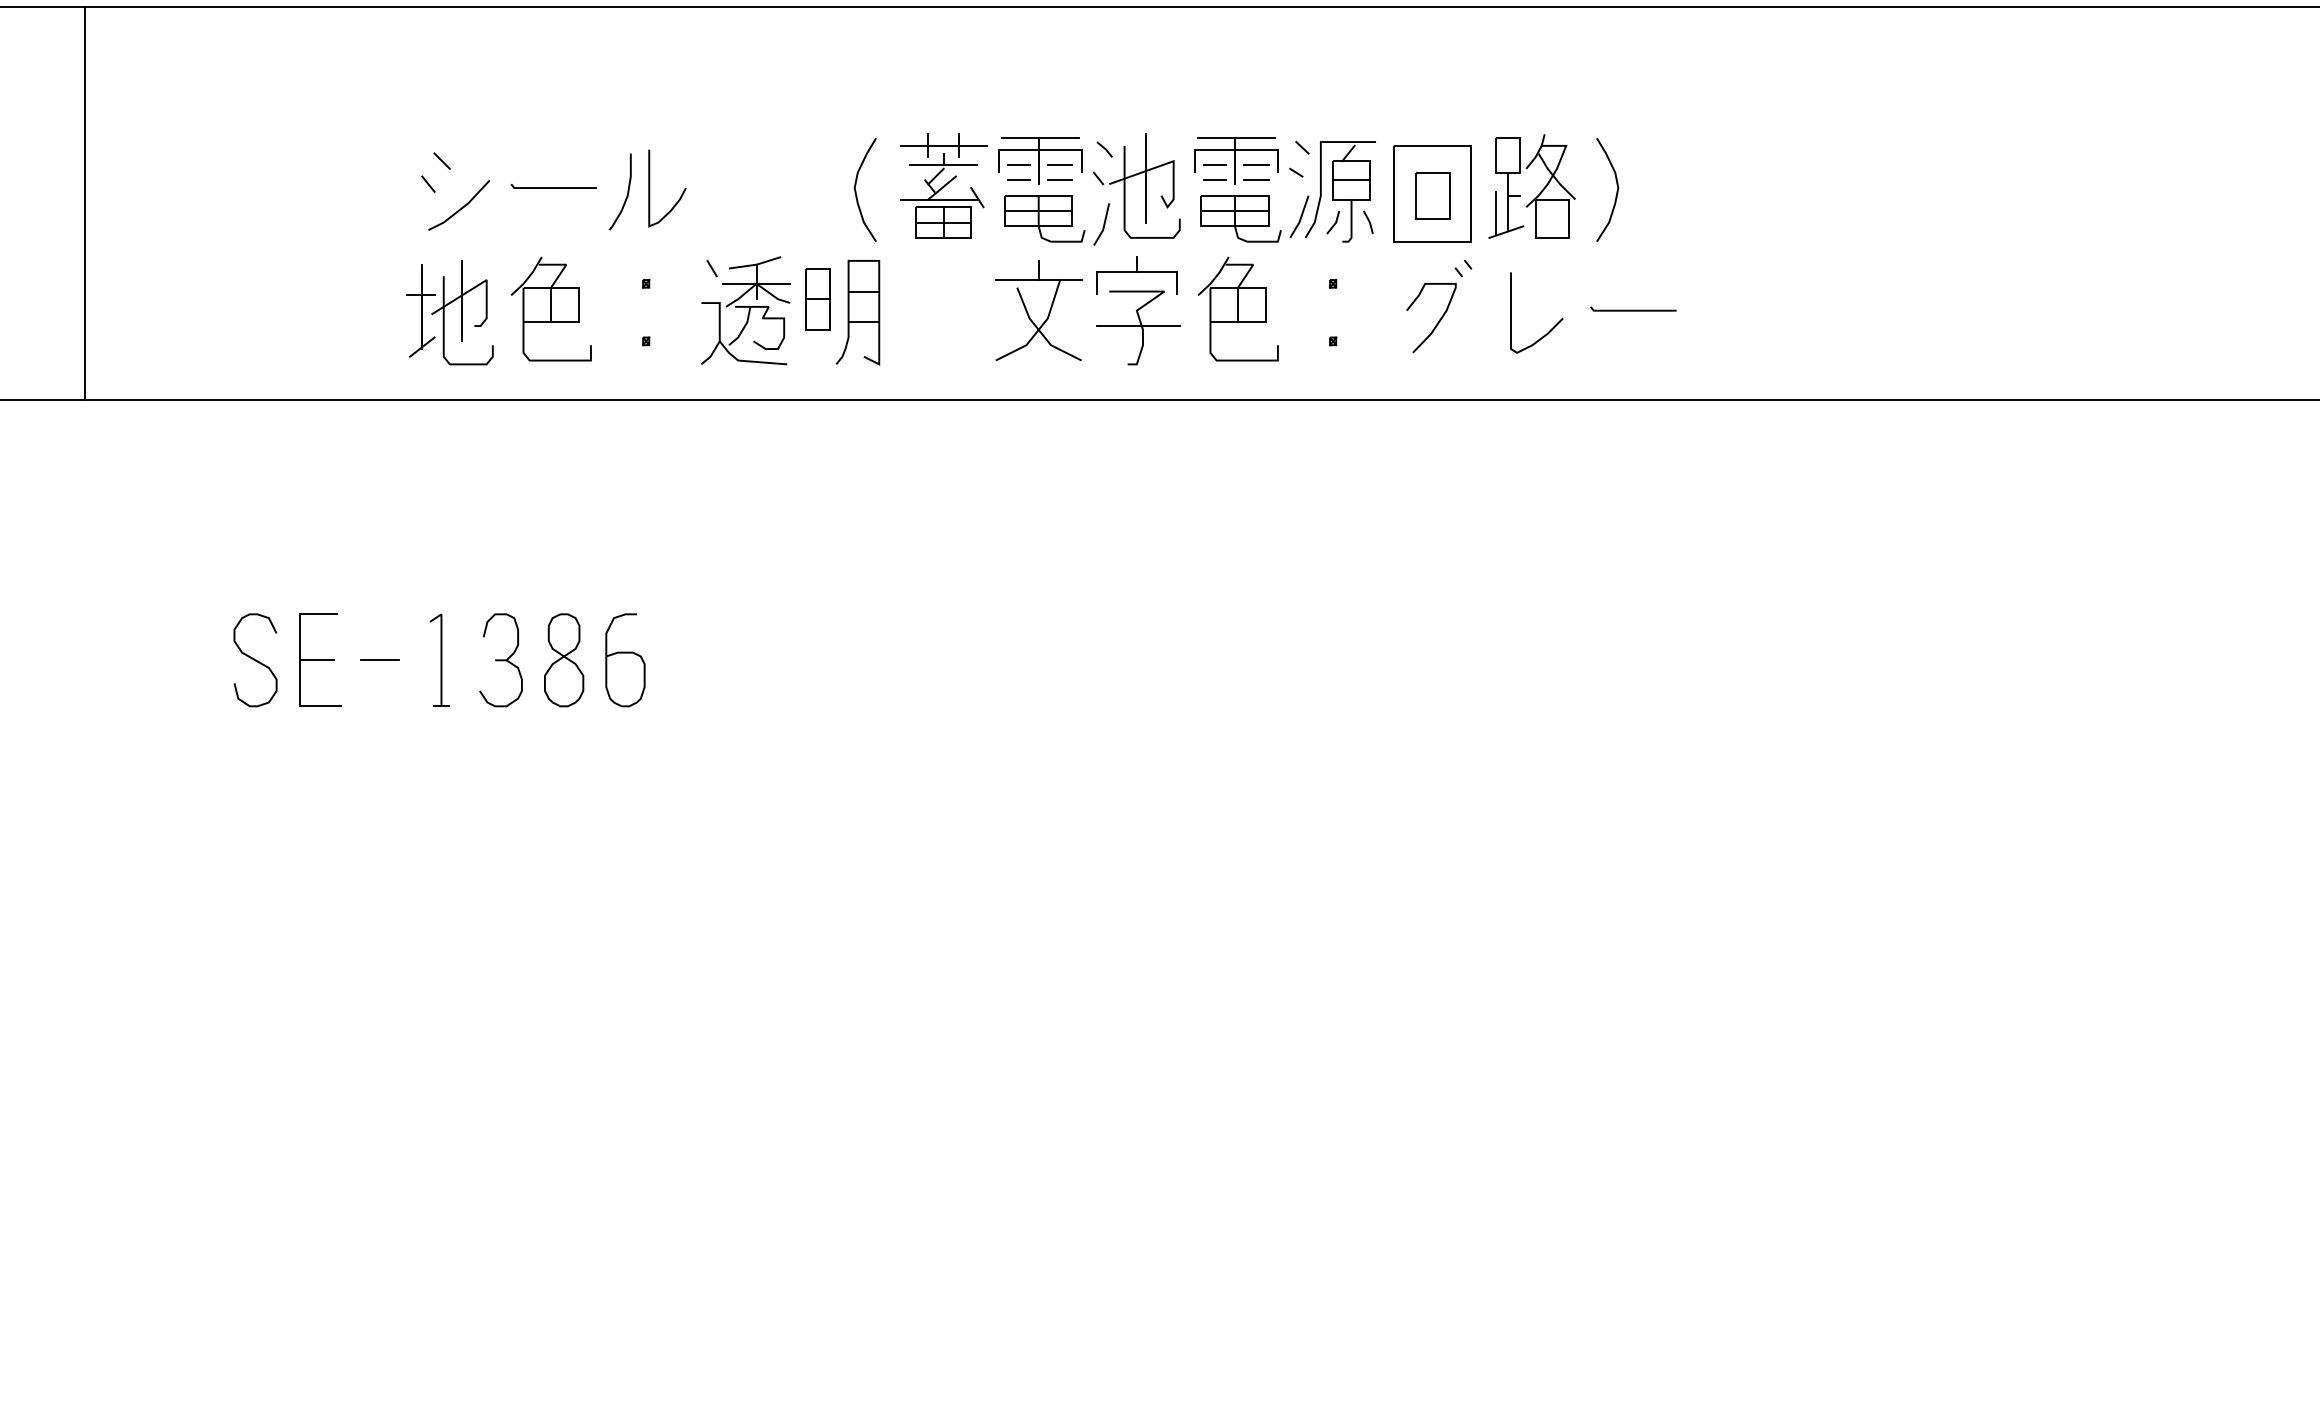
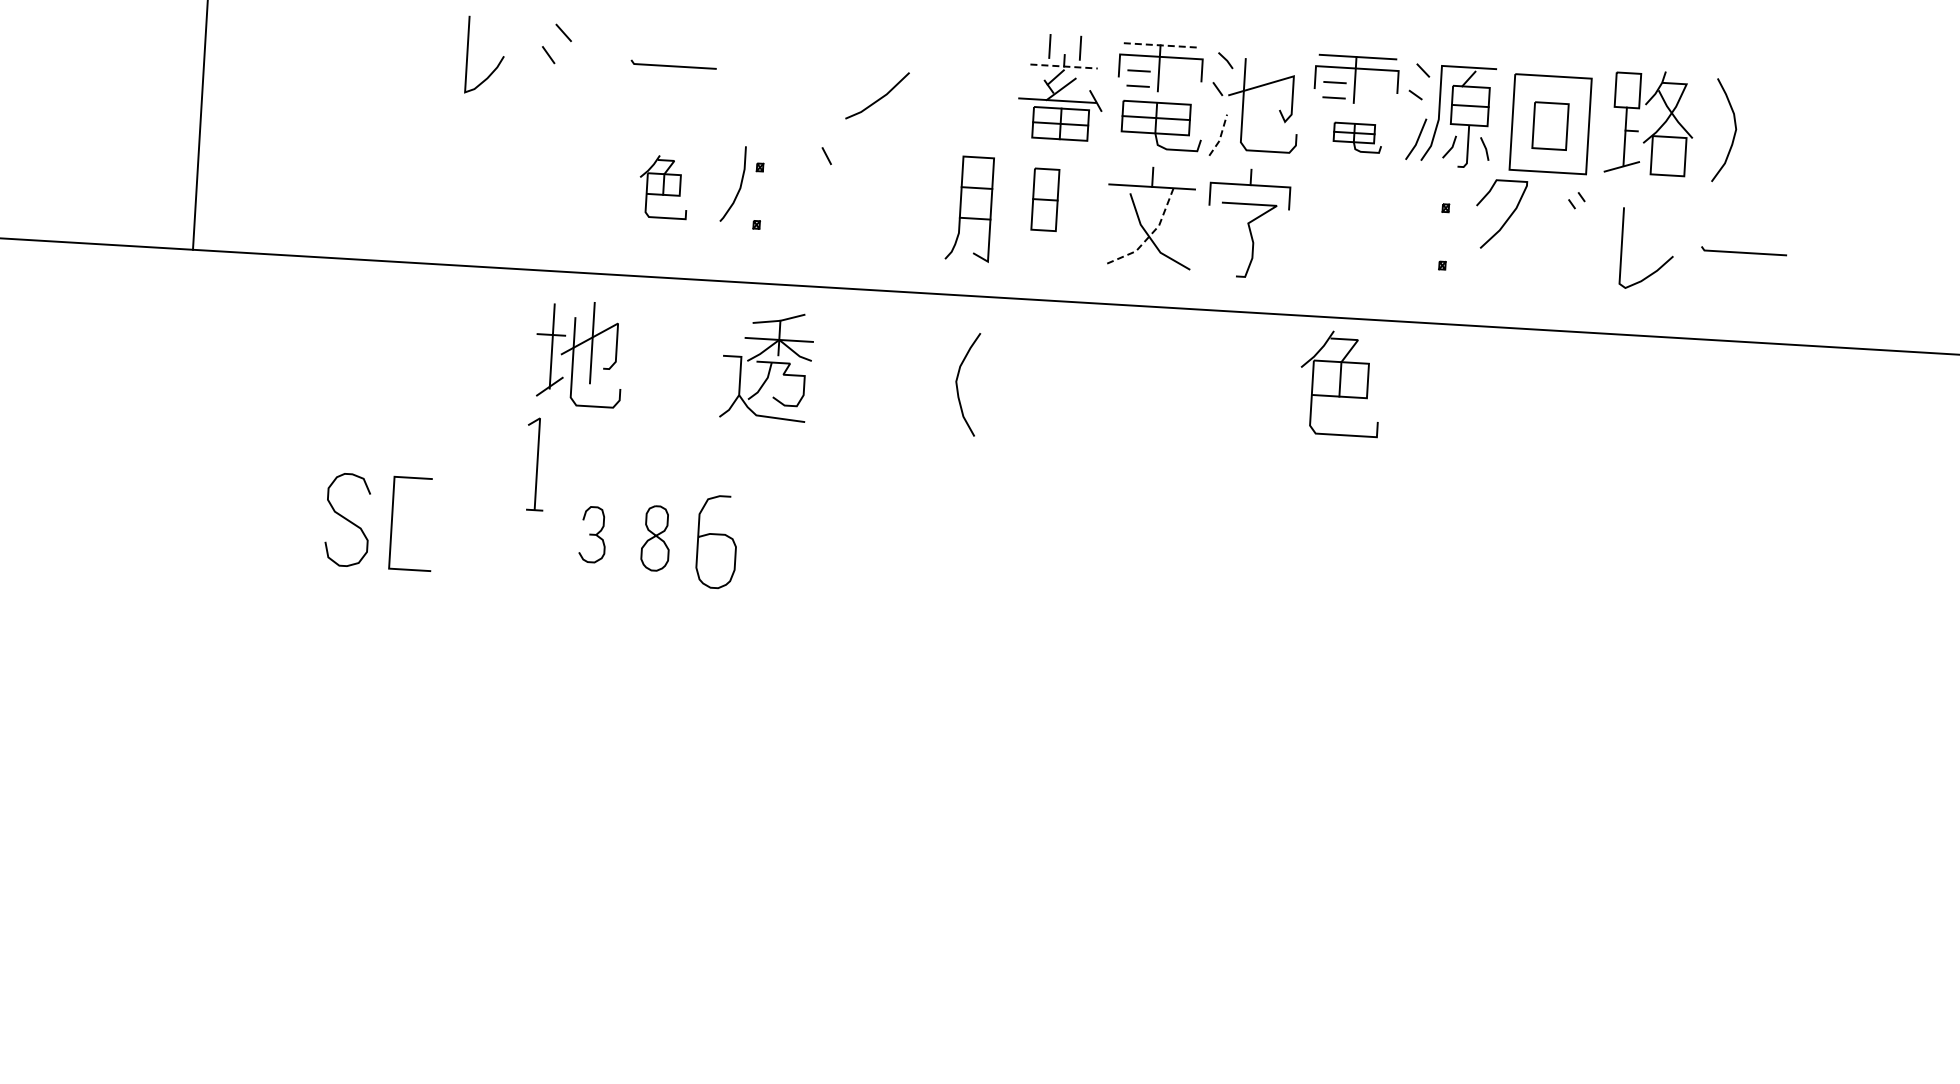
line: (1040, 138) -> (1162, 45), solid -> dashed
line: (943, 145) -> (1065, 47), removed
line: (943, 165) -> (1063, 66), solid -> dashed
line: (1059, 165) -> (1179, 73), removed
line: (1256, 165) -> (1376, 85), removed
line: (1146, 178) -> (1265, 91), removed
line: (1059, 180) -> (1178, 88), removed
line: (1256, 180) -> (1375, 100), removed
curve: (856, 190) -> (957, 384), moved
curve: (627, 191) -> (740, 183), moved
curve: (679, 197) -> (497, 65), moved
line: (461, 207) -> (879, 98), moved
line: (1495, 212) -> (1612, 146), removed
part: (1240, 218) -> (1357, 137), size x0.6
line: (1104, 225) -> (1221, 136), solid -> dashed
part: (817, 299) -> (1044, 200), moved
part: (550, 308) -> (663, 186), size x0.6
part: (1237, 308) -> (1339, 382), moved
part: (745, 310) -> (766, 365), moved
part: (449, 312) -> (579, 353), moved
curve: (1436, 323) -> (1505, 220), moved
line: (1137, 326) -> (1248, 239), removed
line: (1038, 329) -> (1149, 236), solid -> dashed
part: (439, 659) -> (535, 463), moved
line: (316, 660) -> (408, 523), removed
line: (379, 660) -> (471, 527), removed
part: (500, 660) -> (592, 534), size x0.6
part: (564, 660) -> (656, 538), size x0.7

